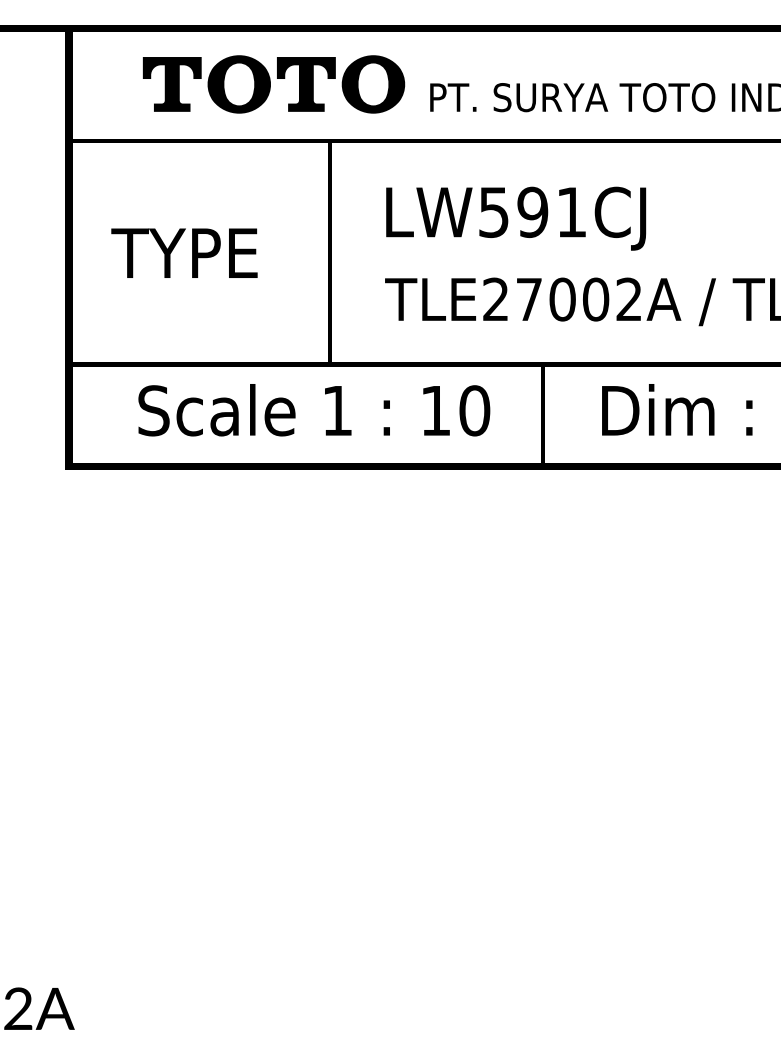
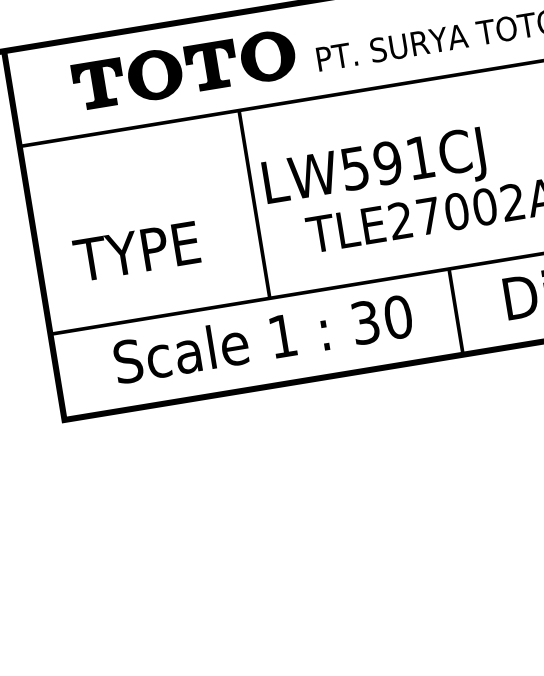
text: (516, 218) -> (374, 170), moved
text: (184, 252) -> (136, 250), moved
text: (435, 410) -> (365, 322), 10 -> 30

